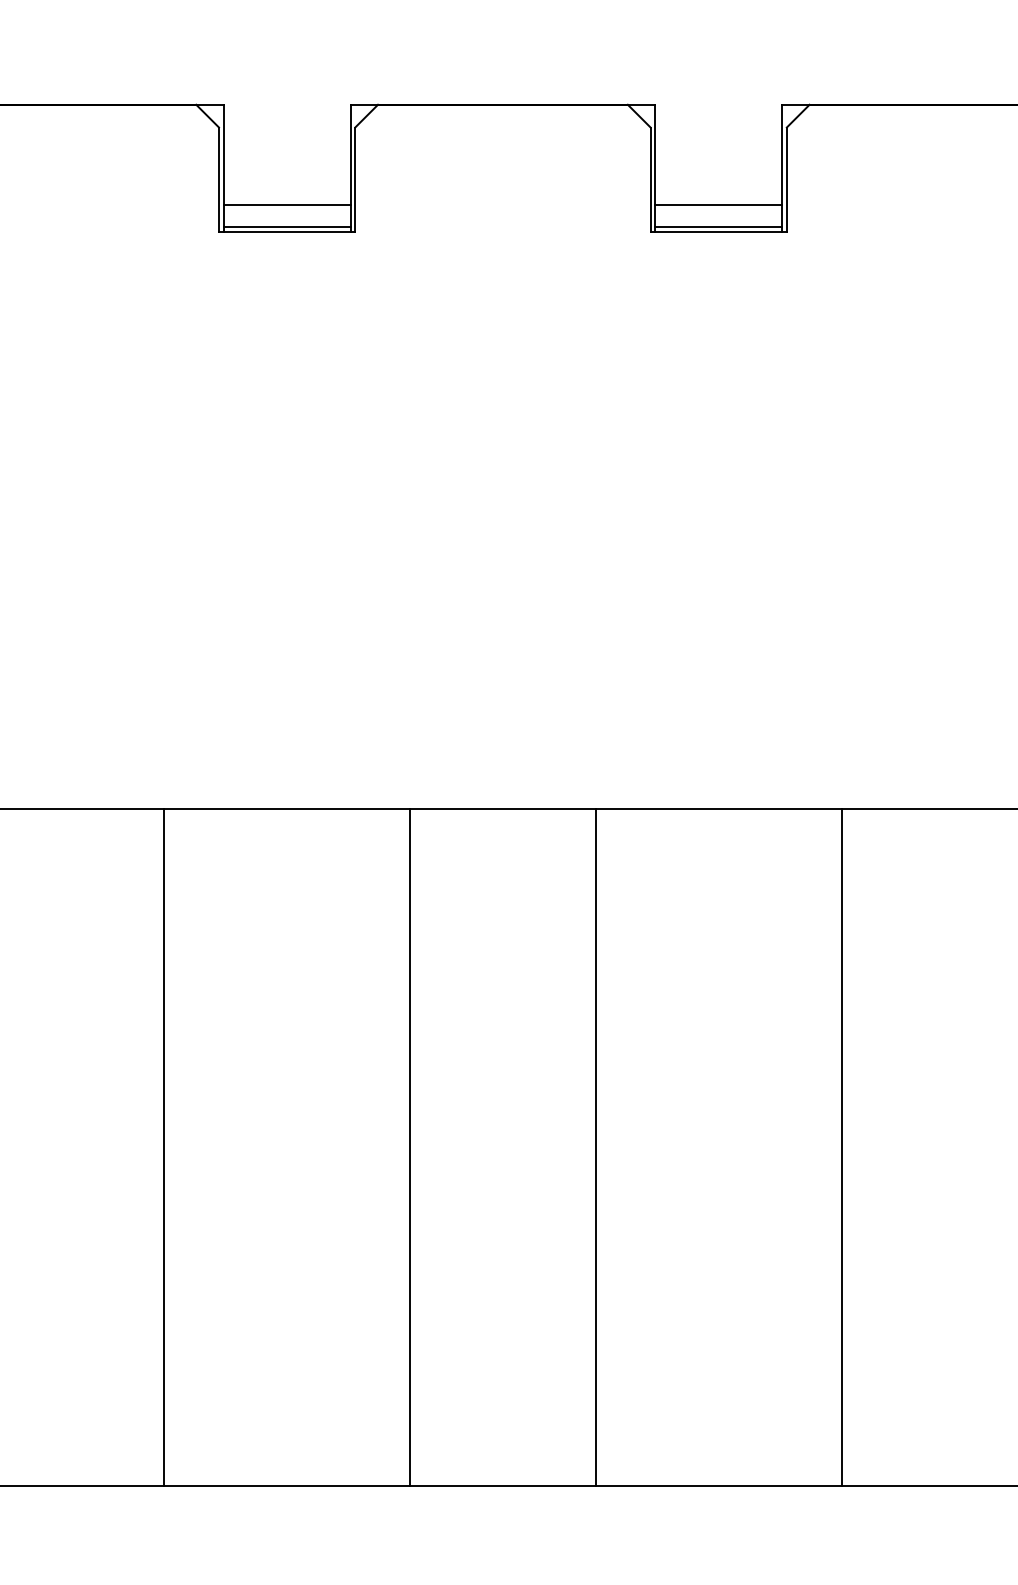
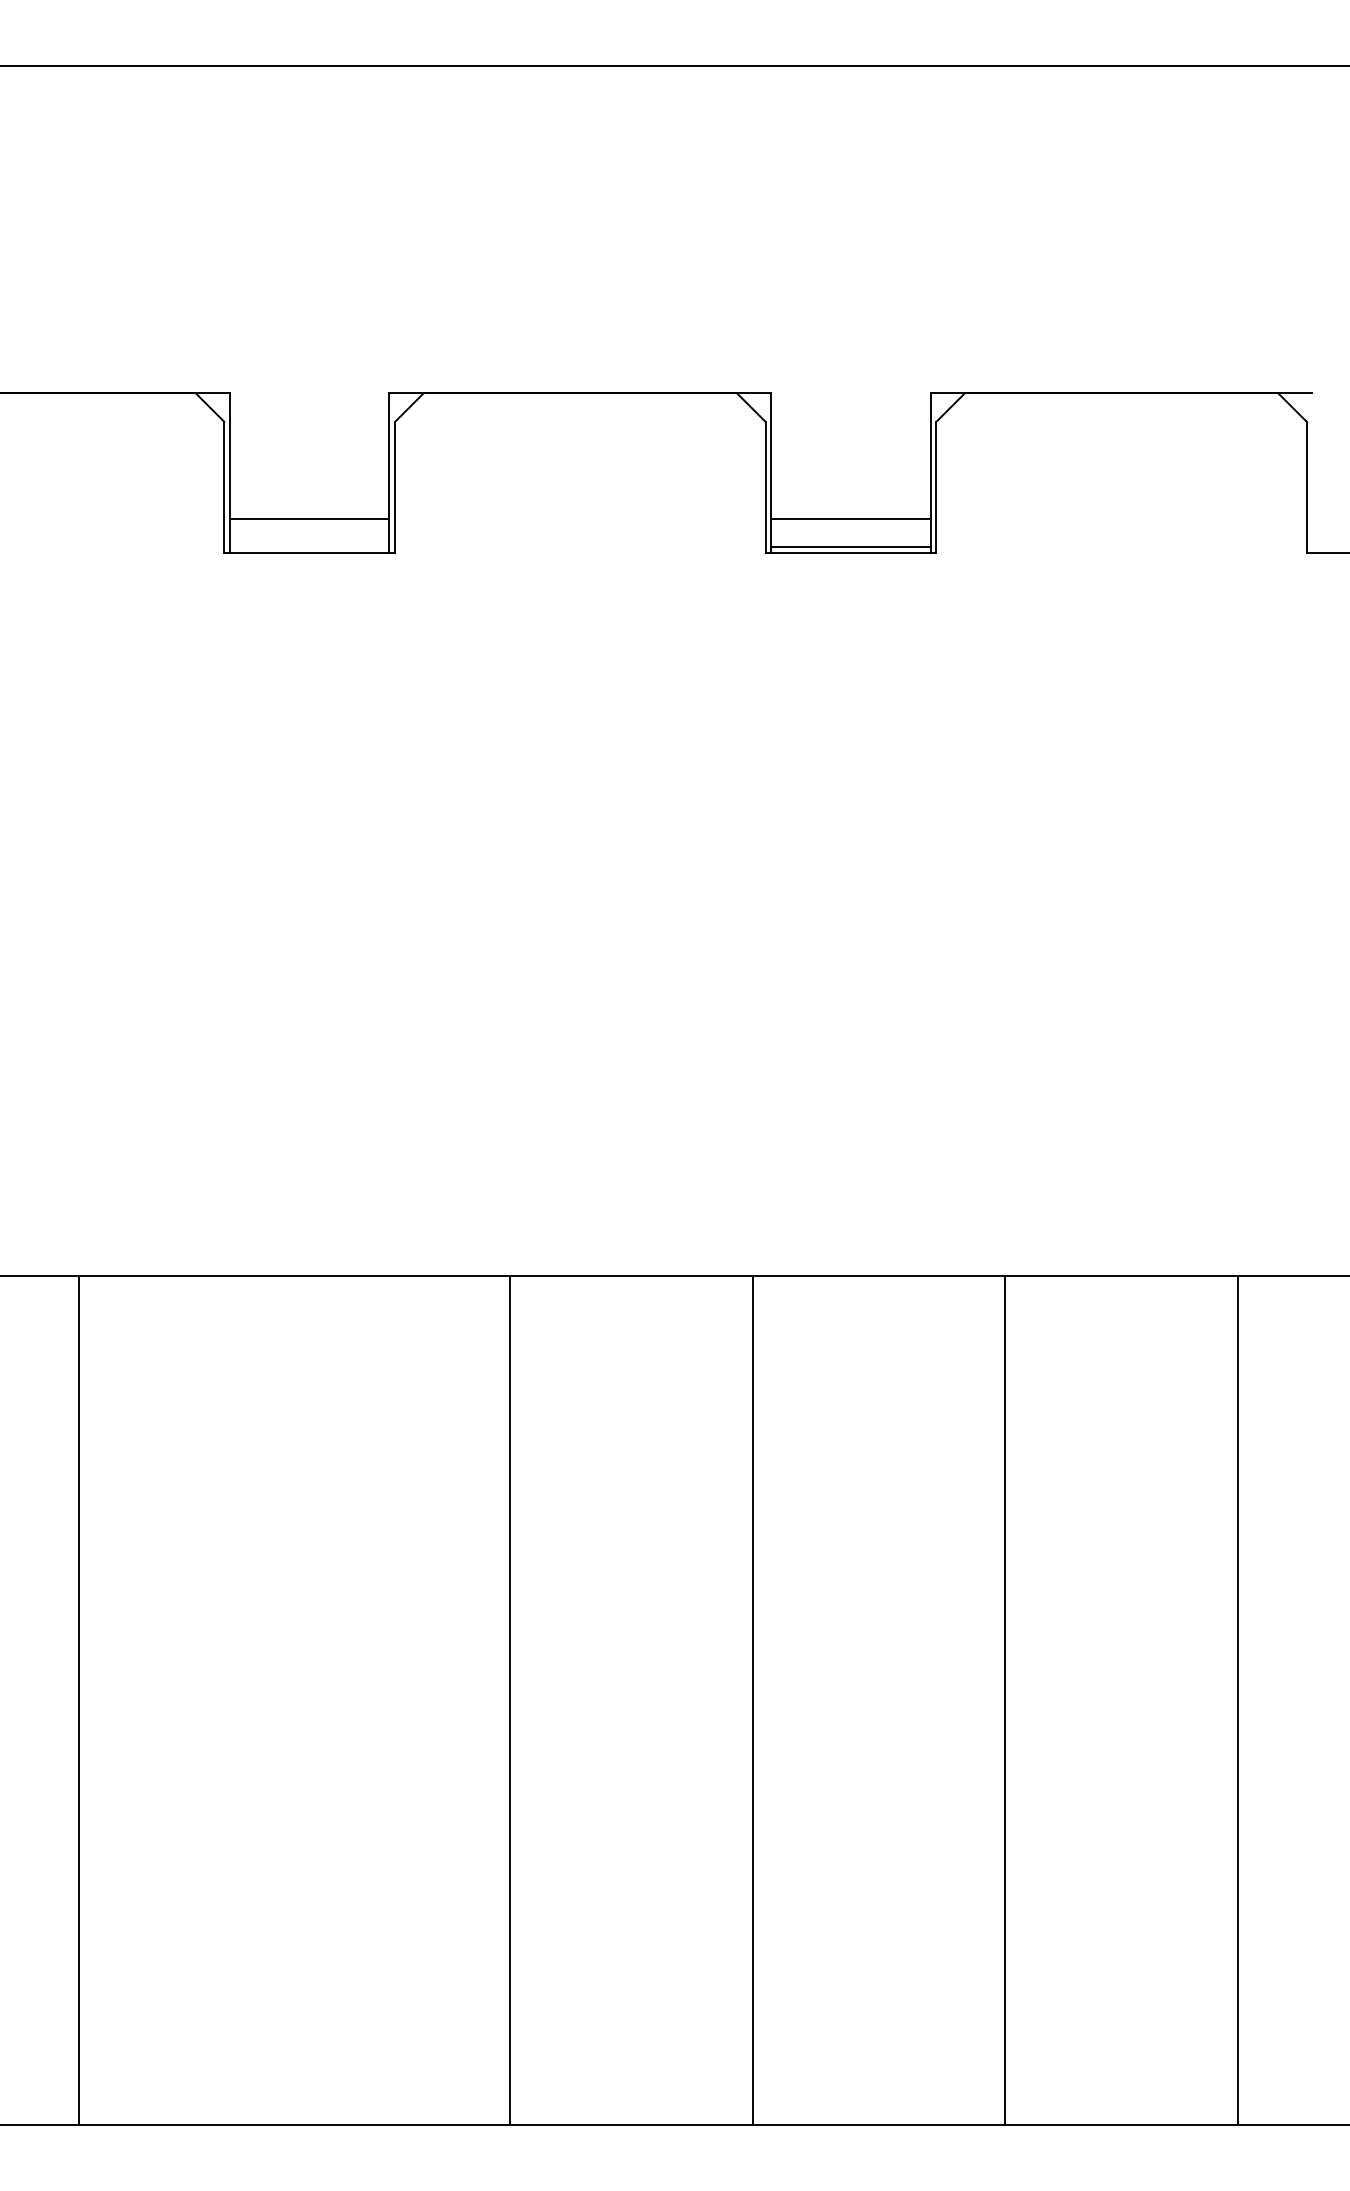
line: (286, 227) -> (309, 547), removed
line: (164, 1147) -> (78, 1700), moved
line: (409, 1147) -> (509, 1700), moved
line: (595, 1147) -> (752, 1700), moved

